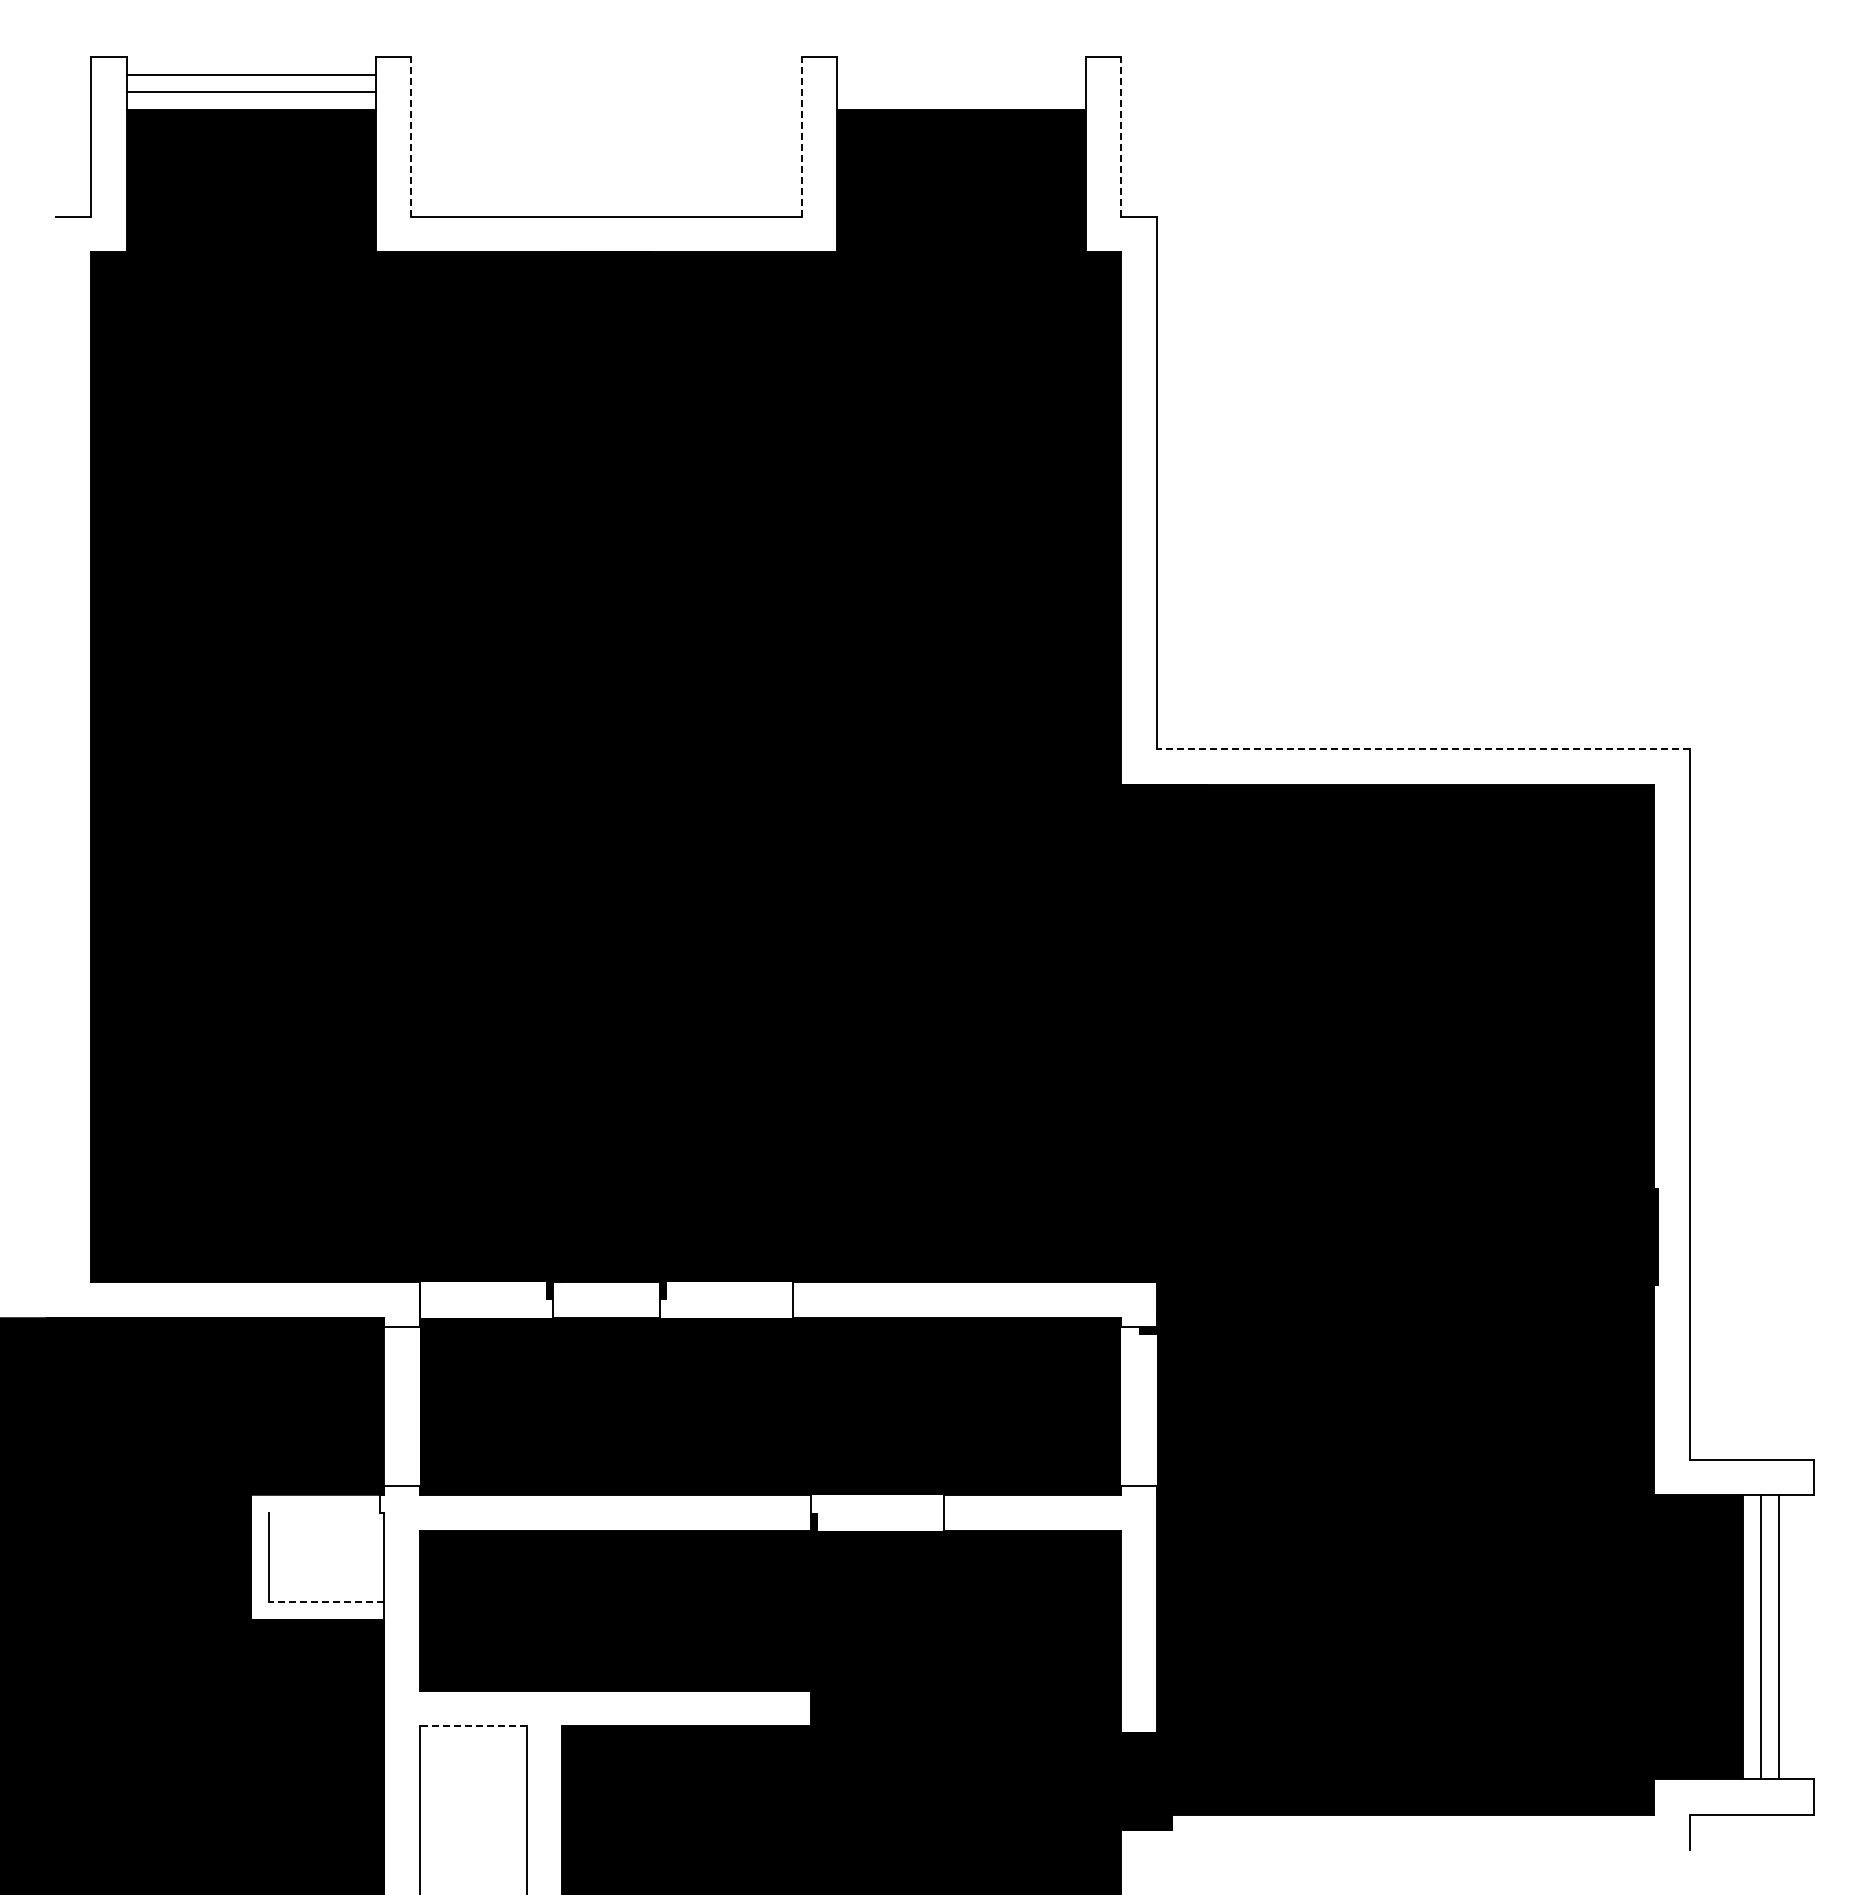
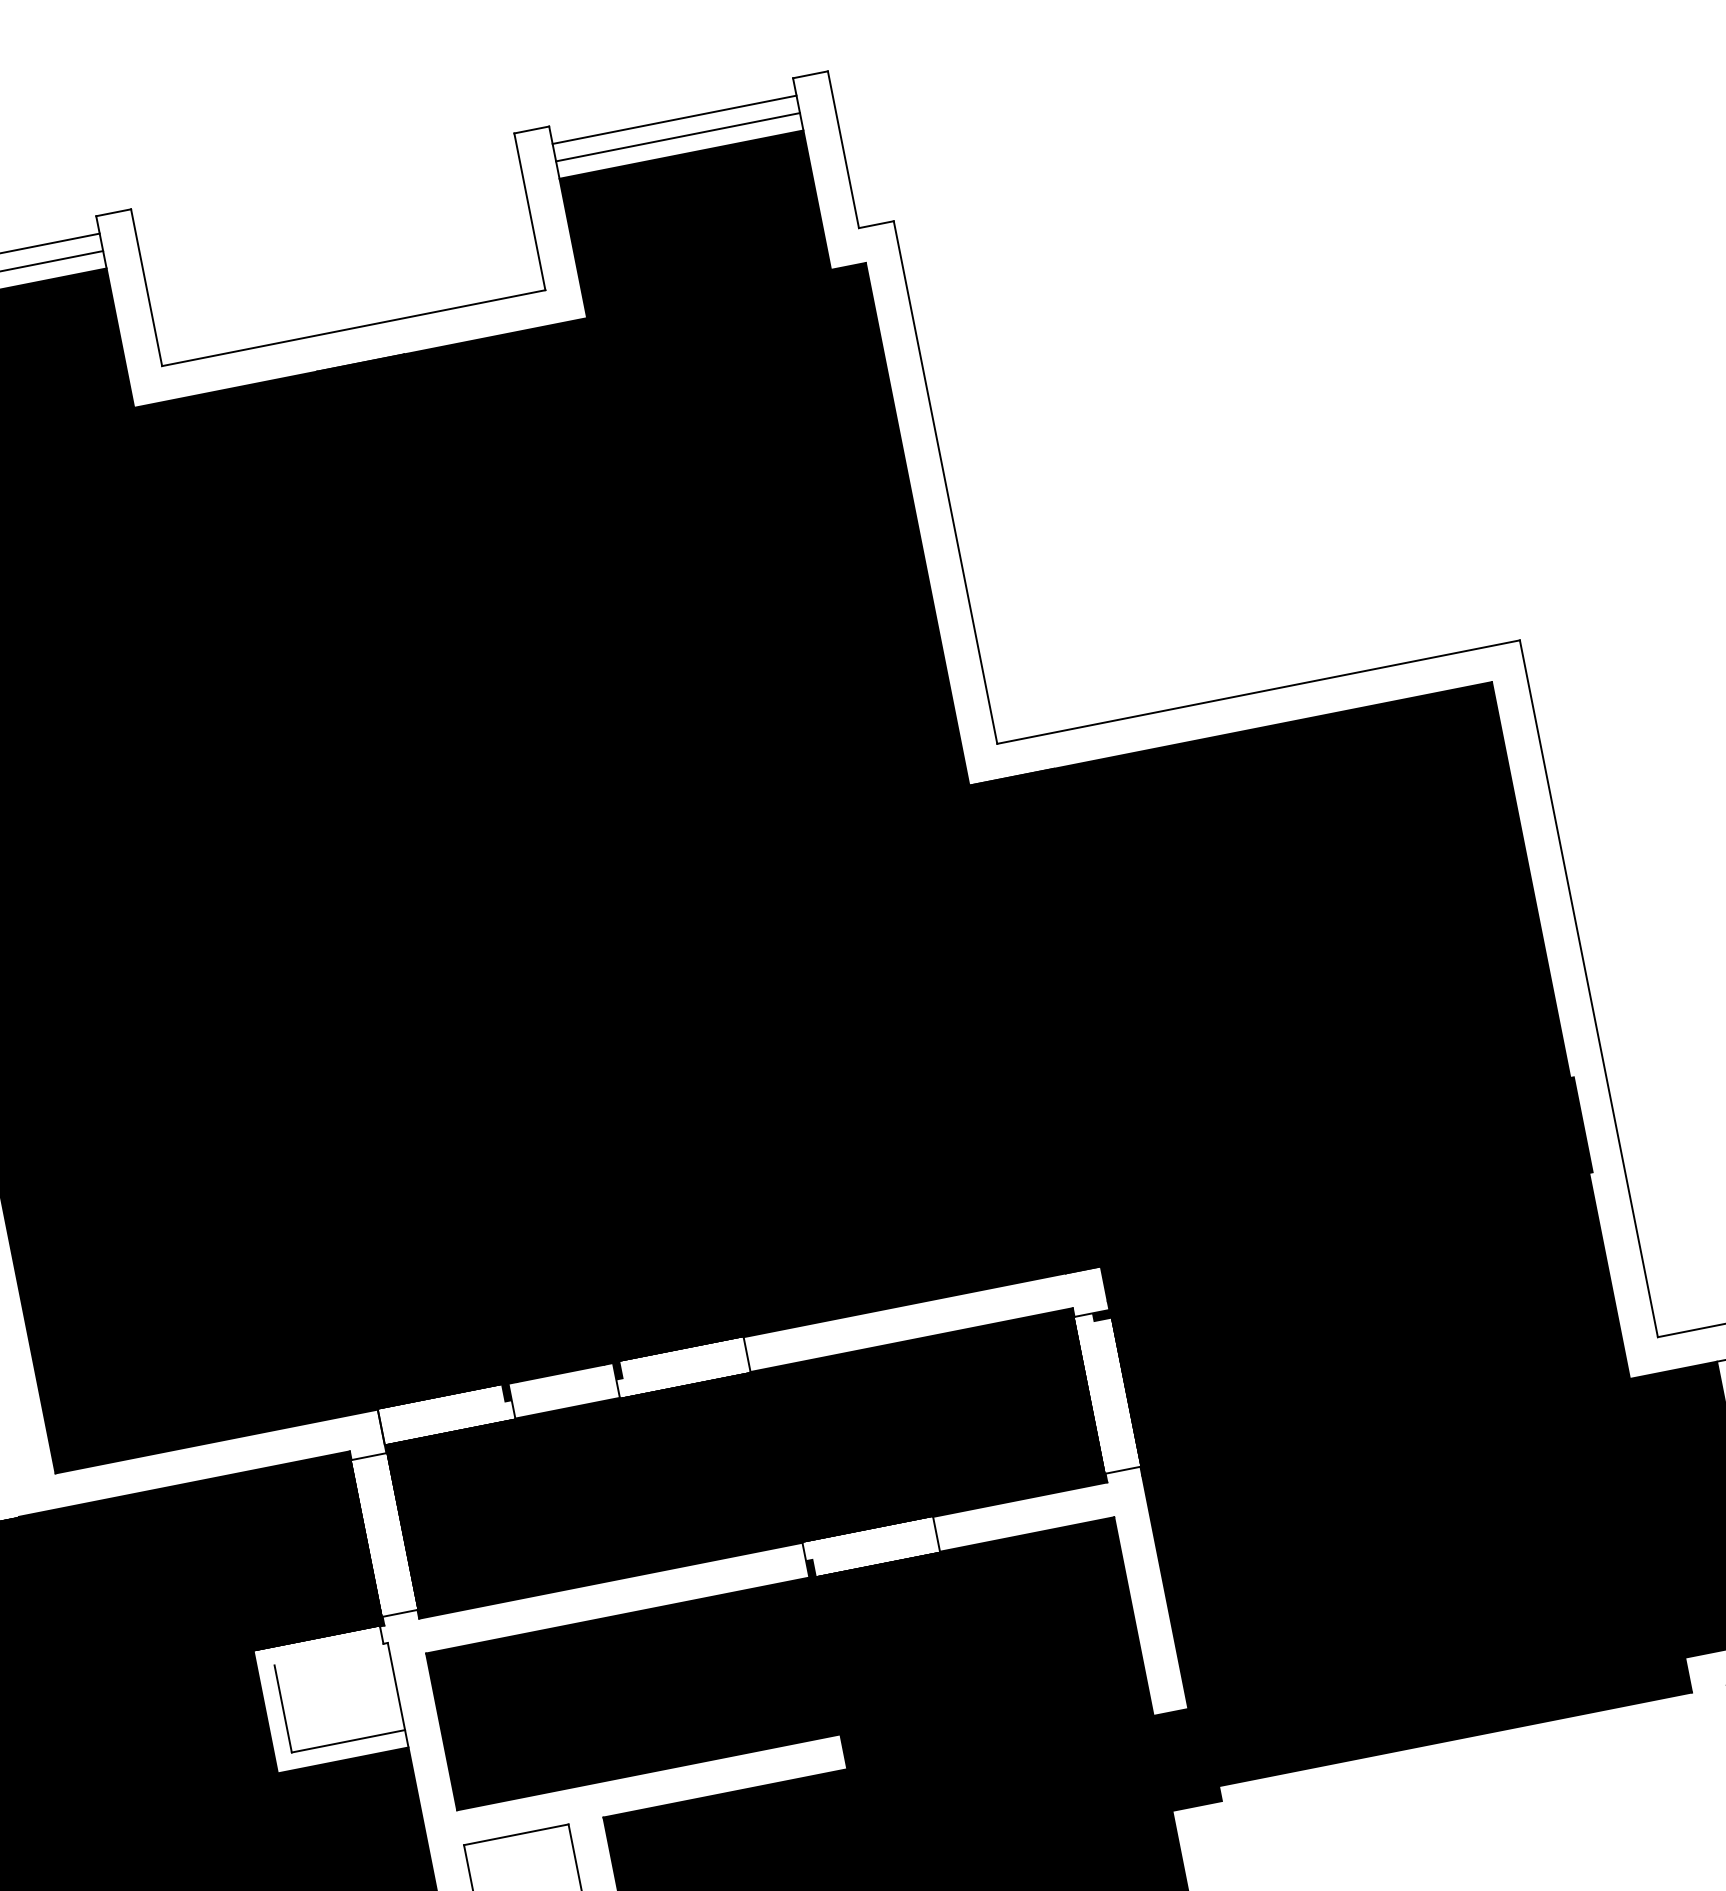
line: (961, 74) -> (674, 119), added
line: (961, 92) -> (677, 137), added
line: (411, 136) -> (146, 287), dashed -> solid
line: (801, 136) -> (529, 211), dashed -> solid
line: (1121, 136) -> (843, 149), dashed -> solid
line: (1422, 749) -> (1257, 692), dashed -> solid
line: (326, 1601) -> (348, 1740), dashed -> solid
line: (472, 1726) -> (515, 1835), dashed -> solid

